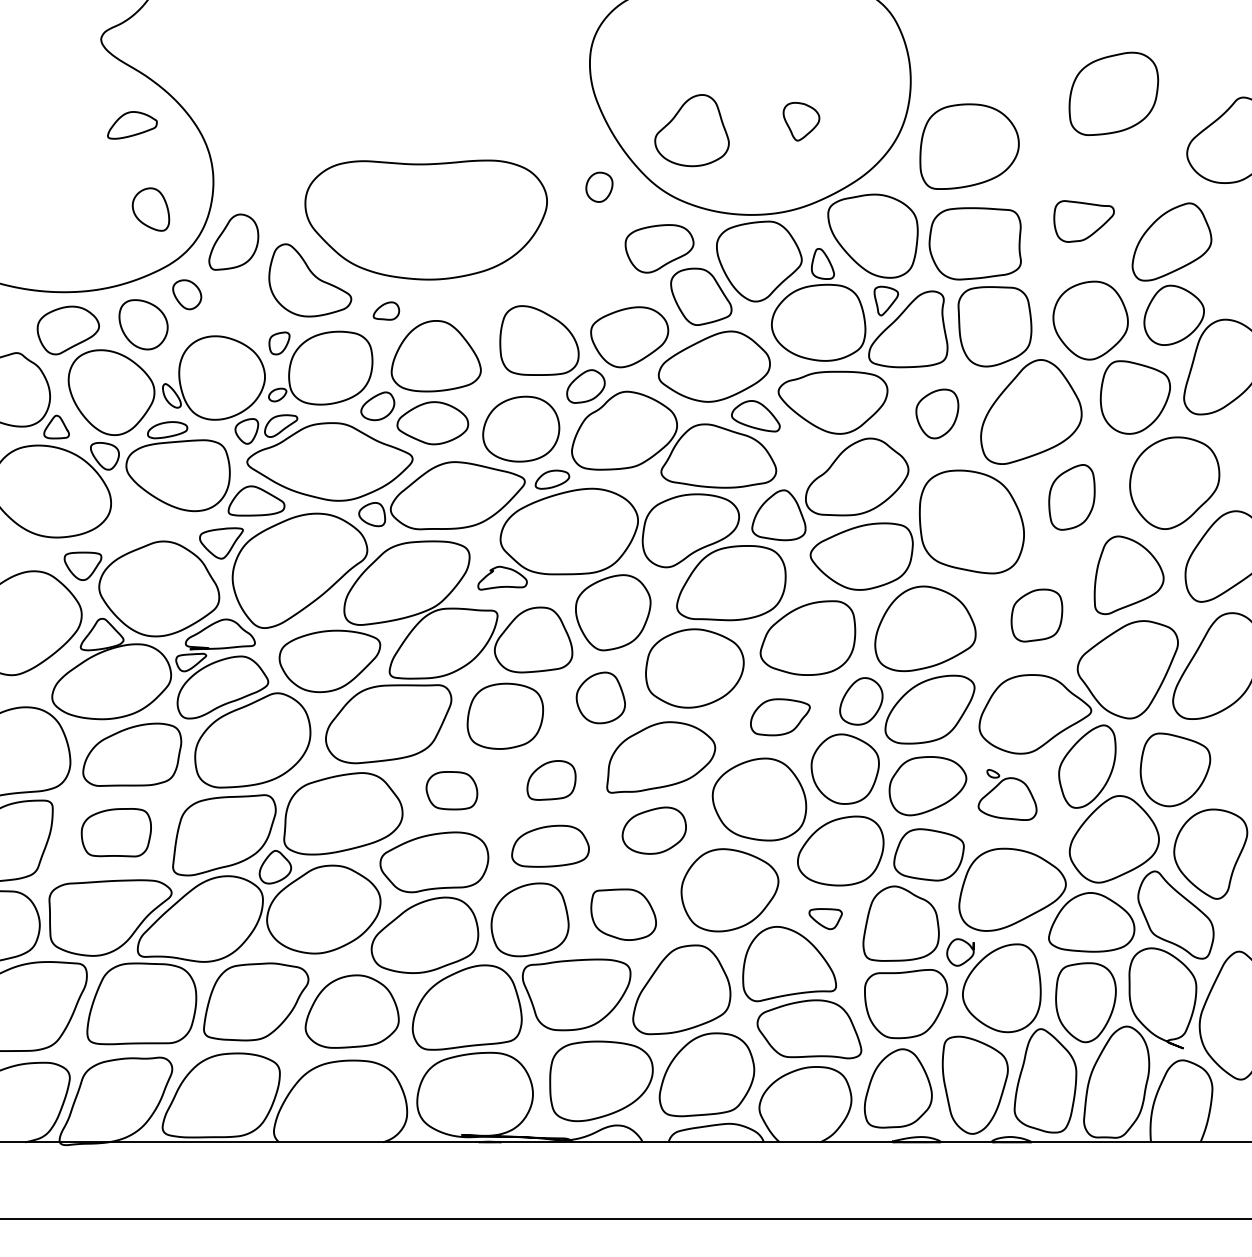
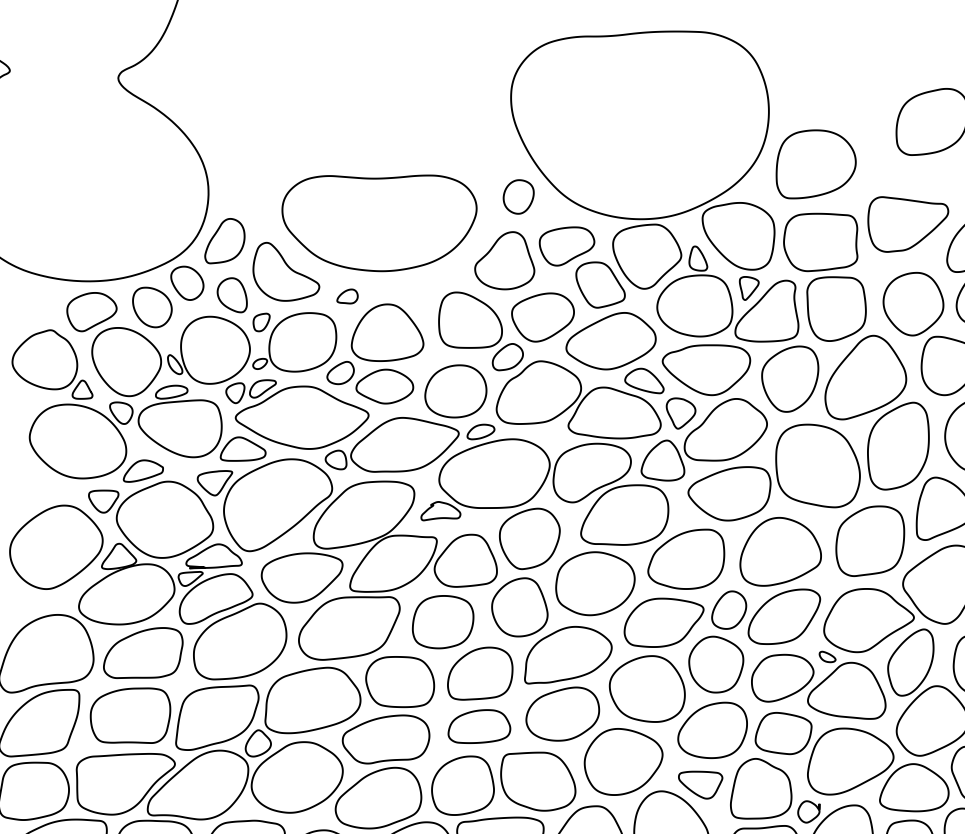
part: (801, 121) -> (681, 413), moved
part: (132, 125) -> (143, 471), moved
part: (691, 130) -> (504, 260), moved
part: (599, 187) -> (518, 197), size x1.43
part: (150, 209) -> (231, 295), moved
part: (1083, 221) -> (907, 224), size x1.67
part: (187, 294) -> (187, 283), size x1.43
part: (937, 413) -> (790, 378), size x1.67
part: (1071, 497) -> (898, 446), size x1.67
part: (1036, 615) -> (869, 541), size x1.67
part: (600, 697) -> (519, 607), size x1.43
part: (780, 717) -> (664, 623), size x1.67
part: (551, 780) -> (480, 673), size x1.67
part: (451, 790) -> (399, 681), size x1.67
part: (1007, 794) -> (846, 684), size x1.67
part: (654, 830) -> (562, 713), size x1.43
part: (116, 832) -> (130, 715), size x1.43
part: (623, 914) -> (538, 781), size x1.43
part: (825, 918) -> (700, 784), size x1.67

